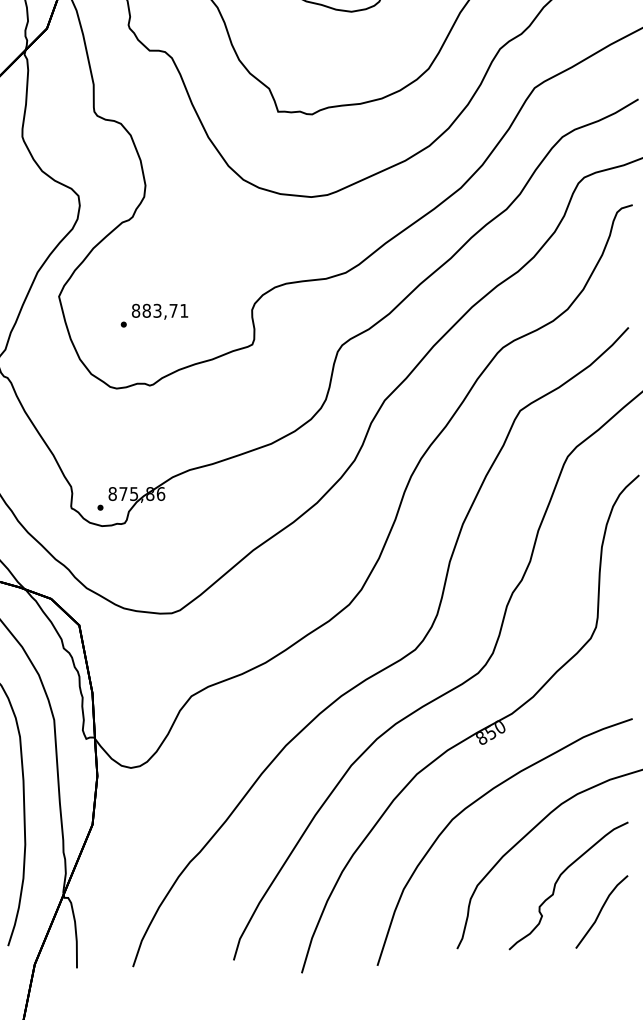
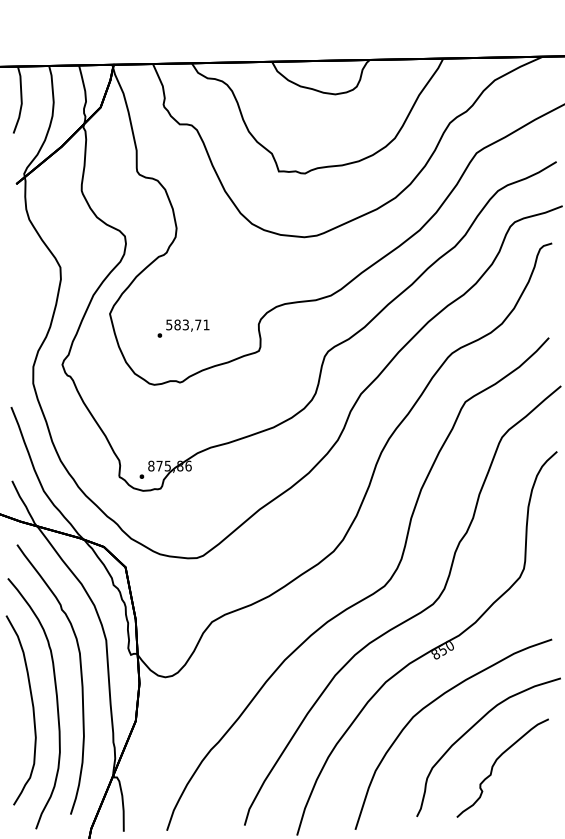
text: (136, 310) -> (169, 324), 883,71 -> 583,71
curve: (602, 910) -> (528, 787), removed

